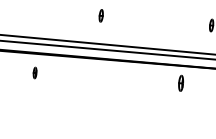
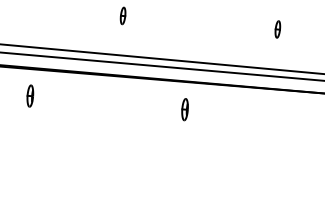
part: (35, 72) -> (30, 95), size x1.43
part: (180, 83) -> (184, 109), moved

